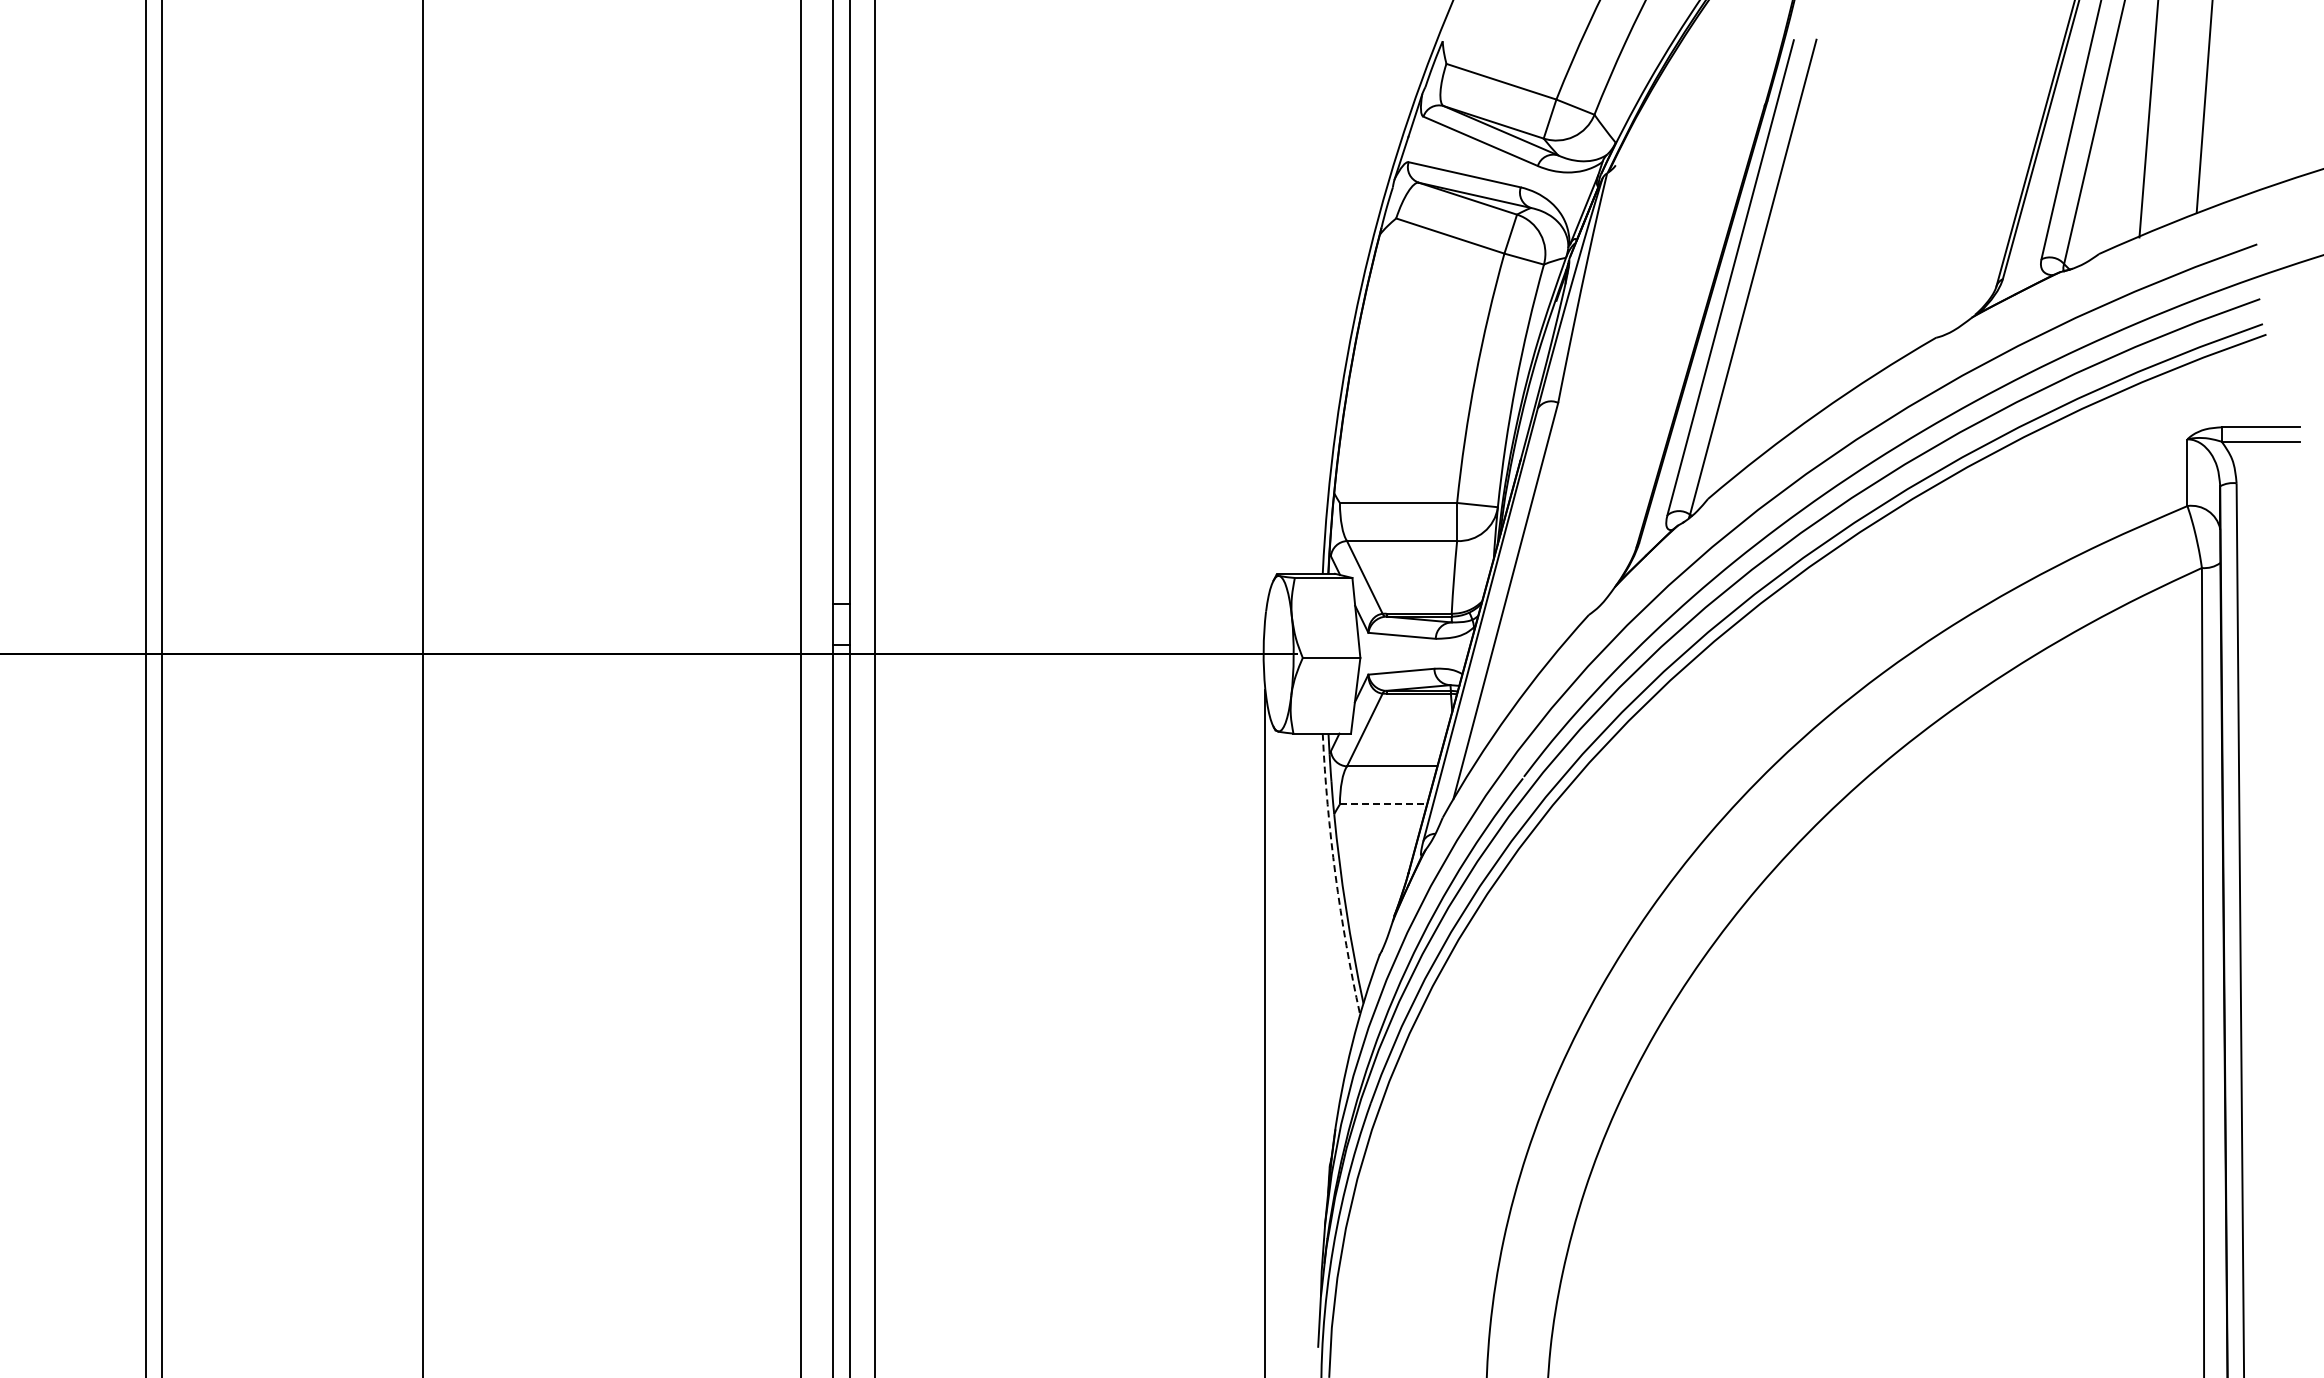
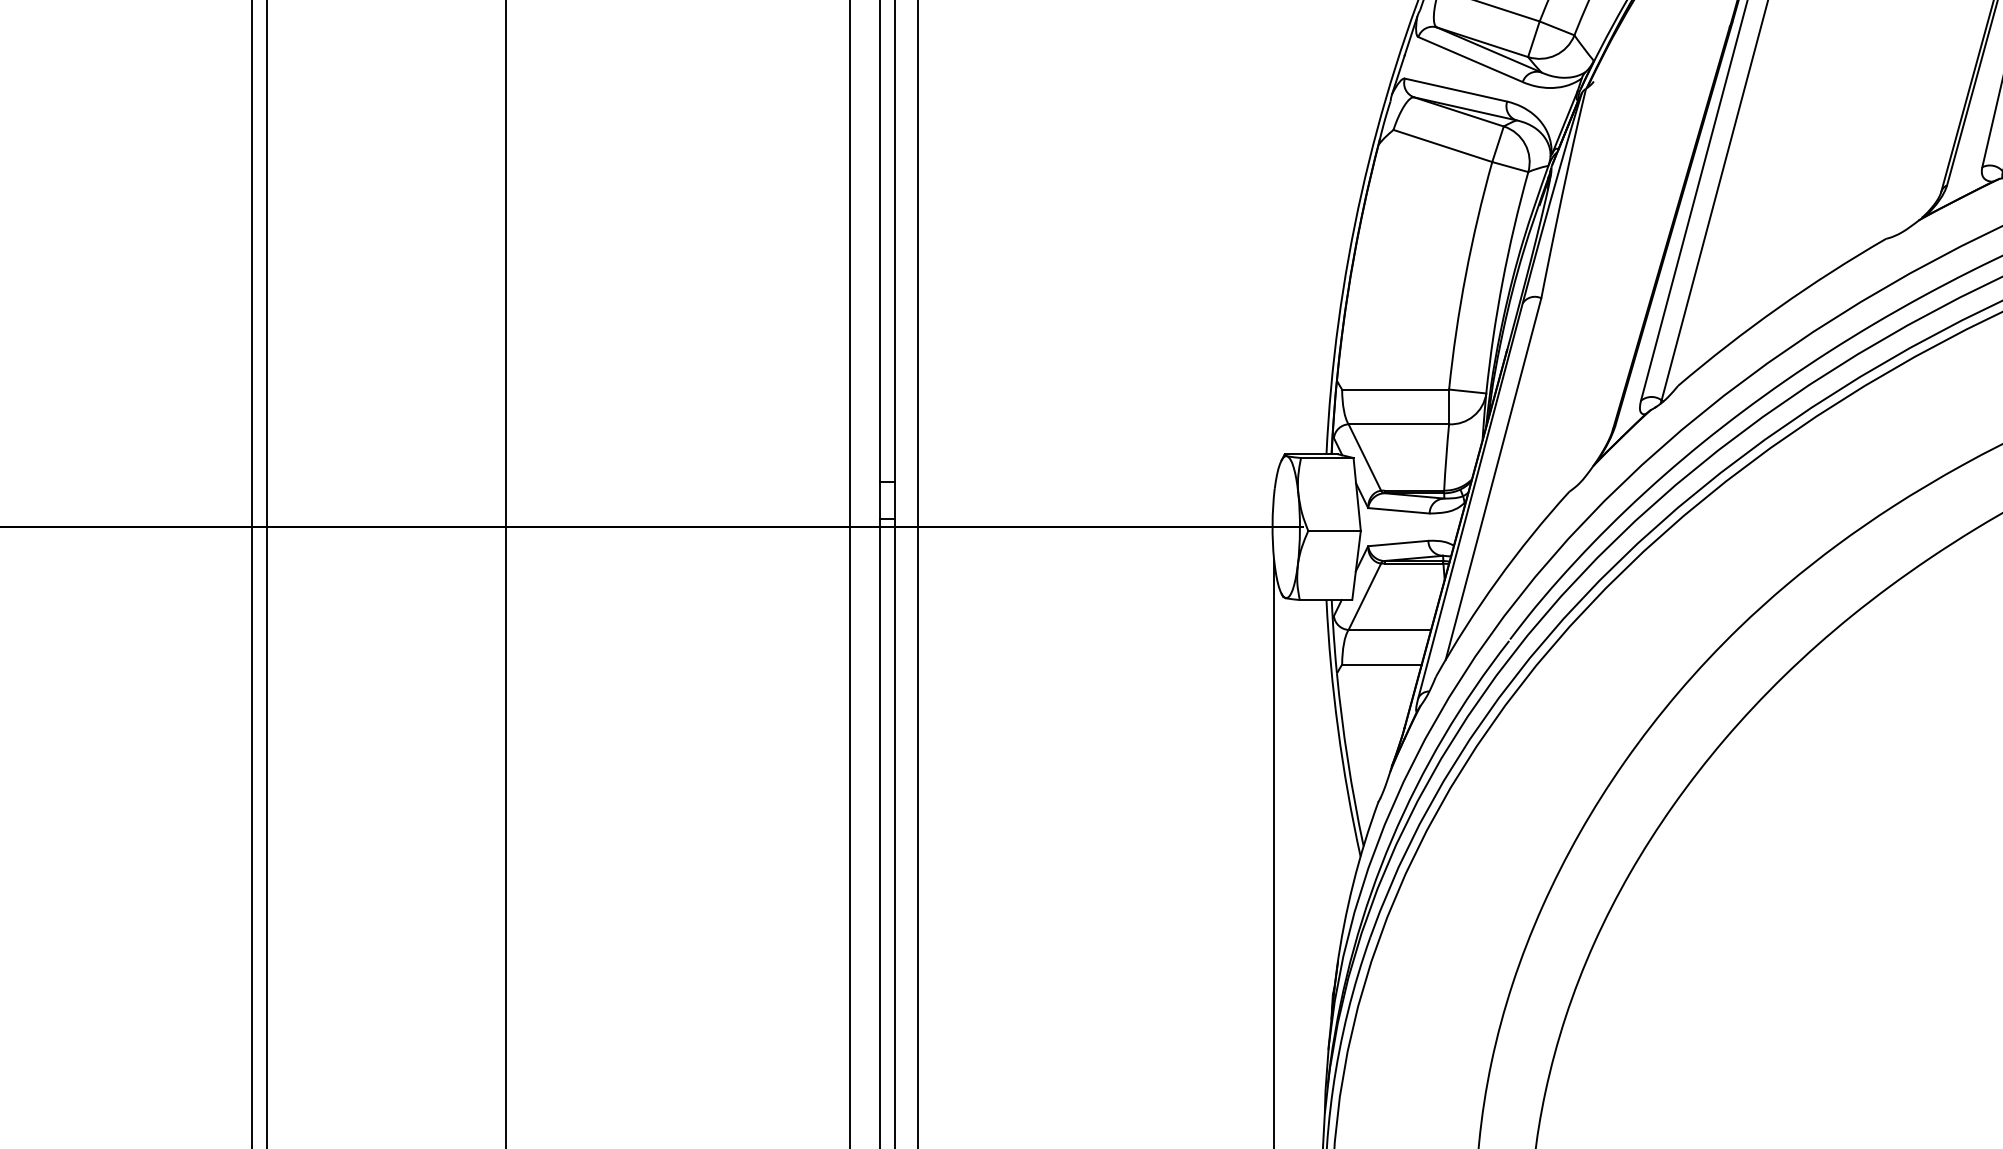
line: (1383, 804) -> (1381, 664), dashed -> solid
arc: (1335, 875) -> (1338, 729), dashed -> solid

